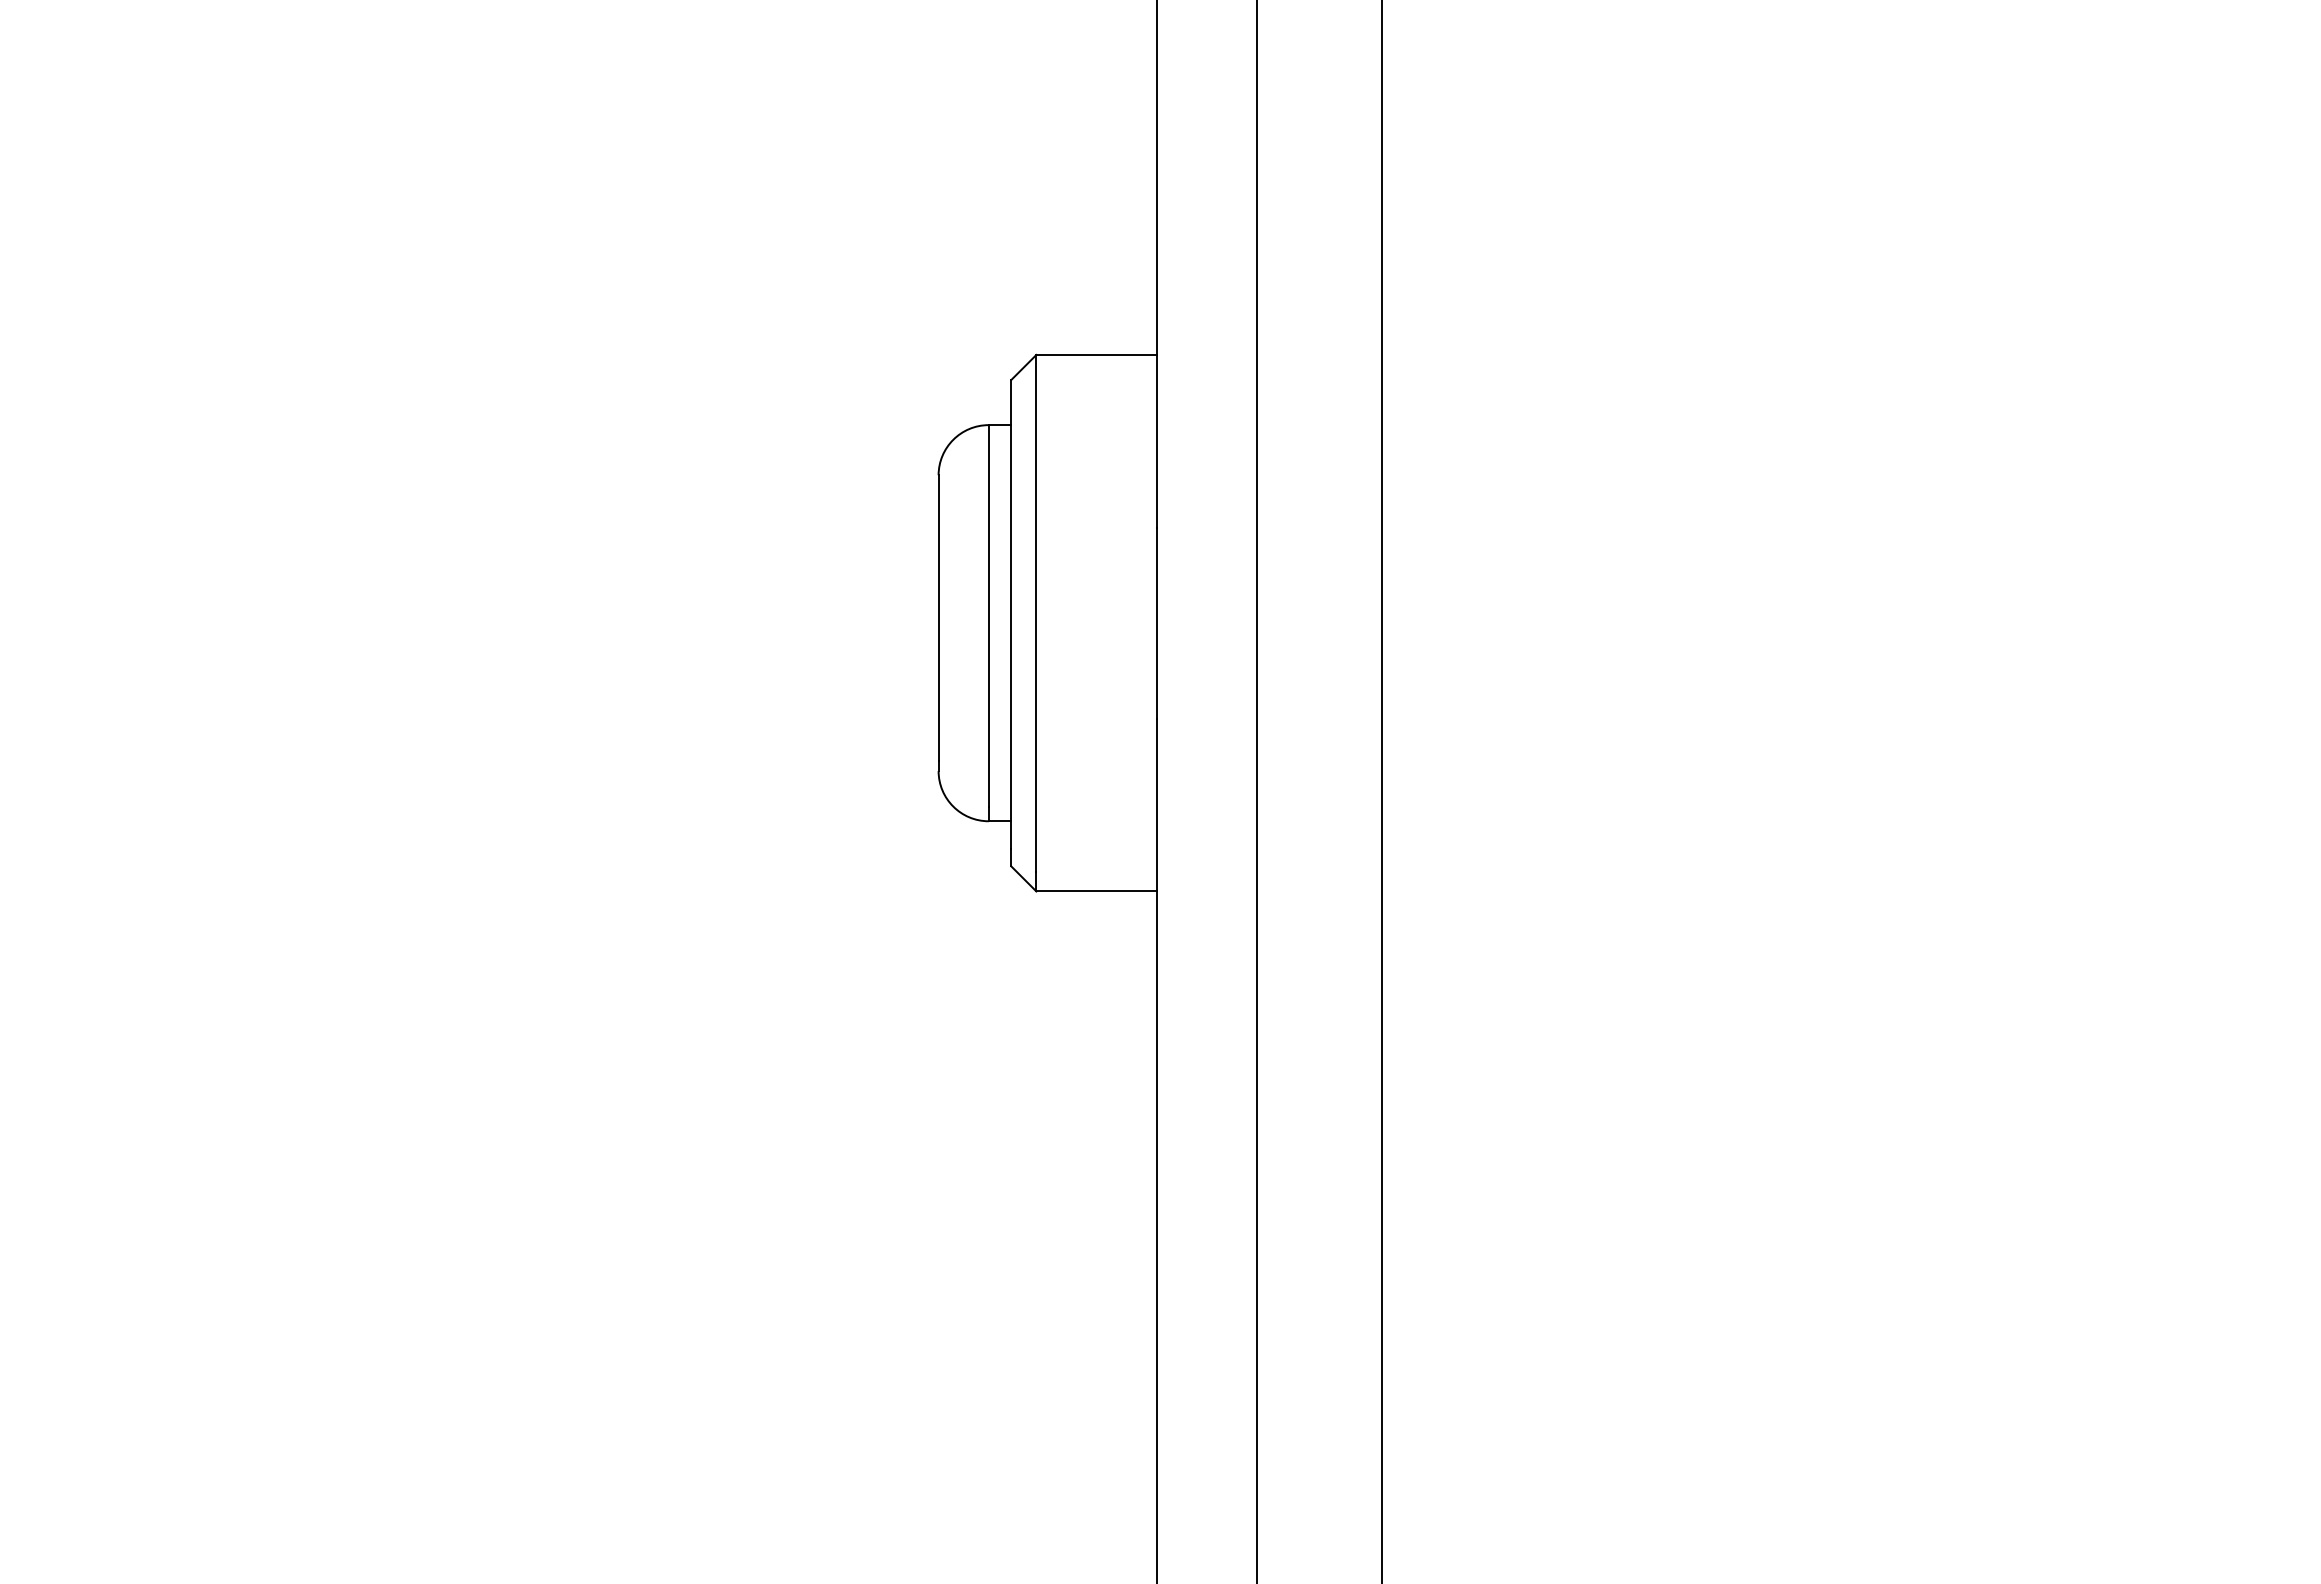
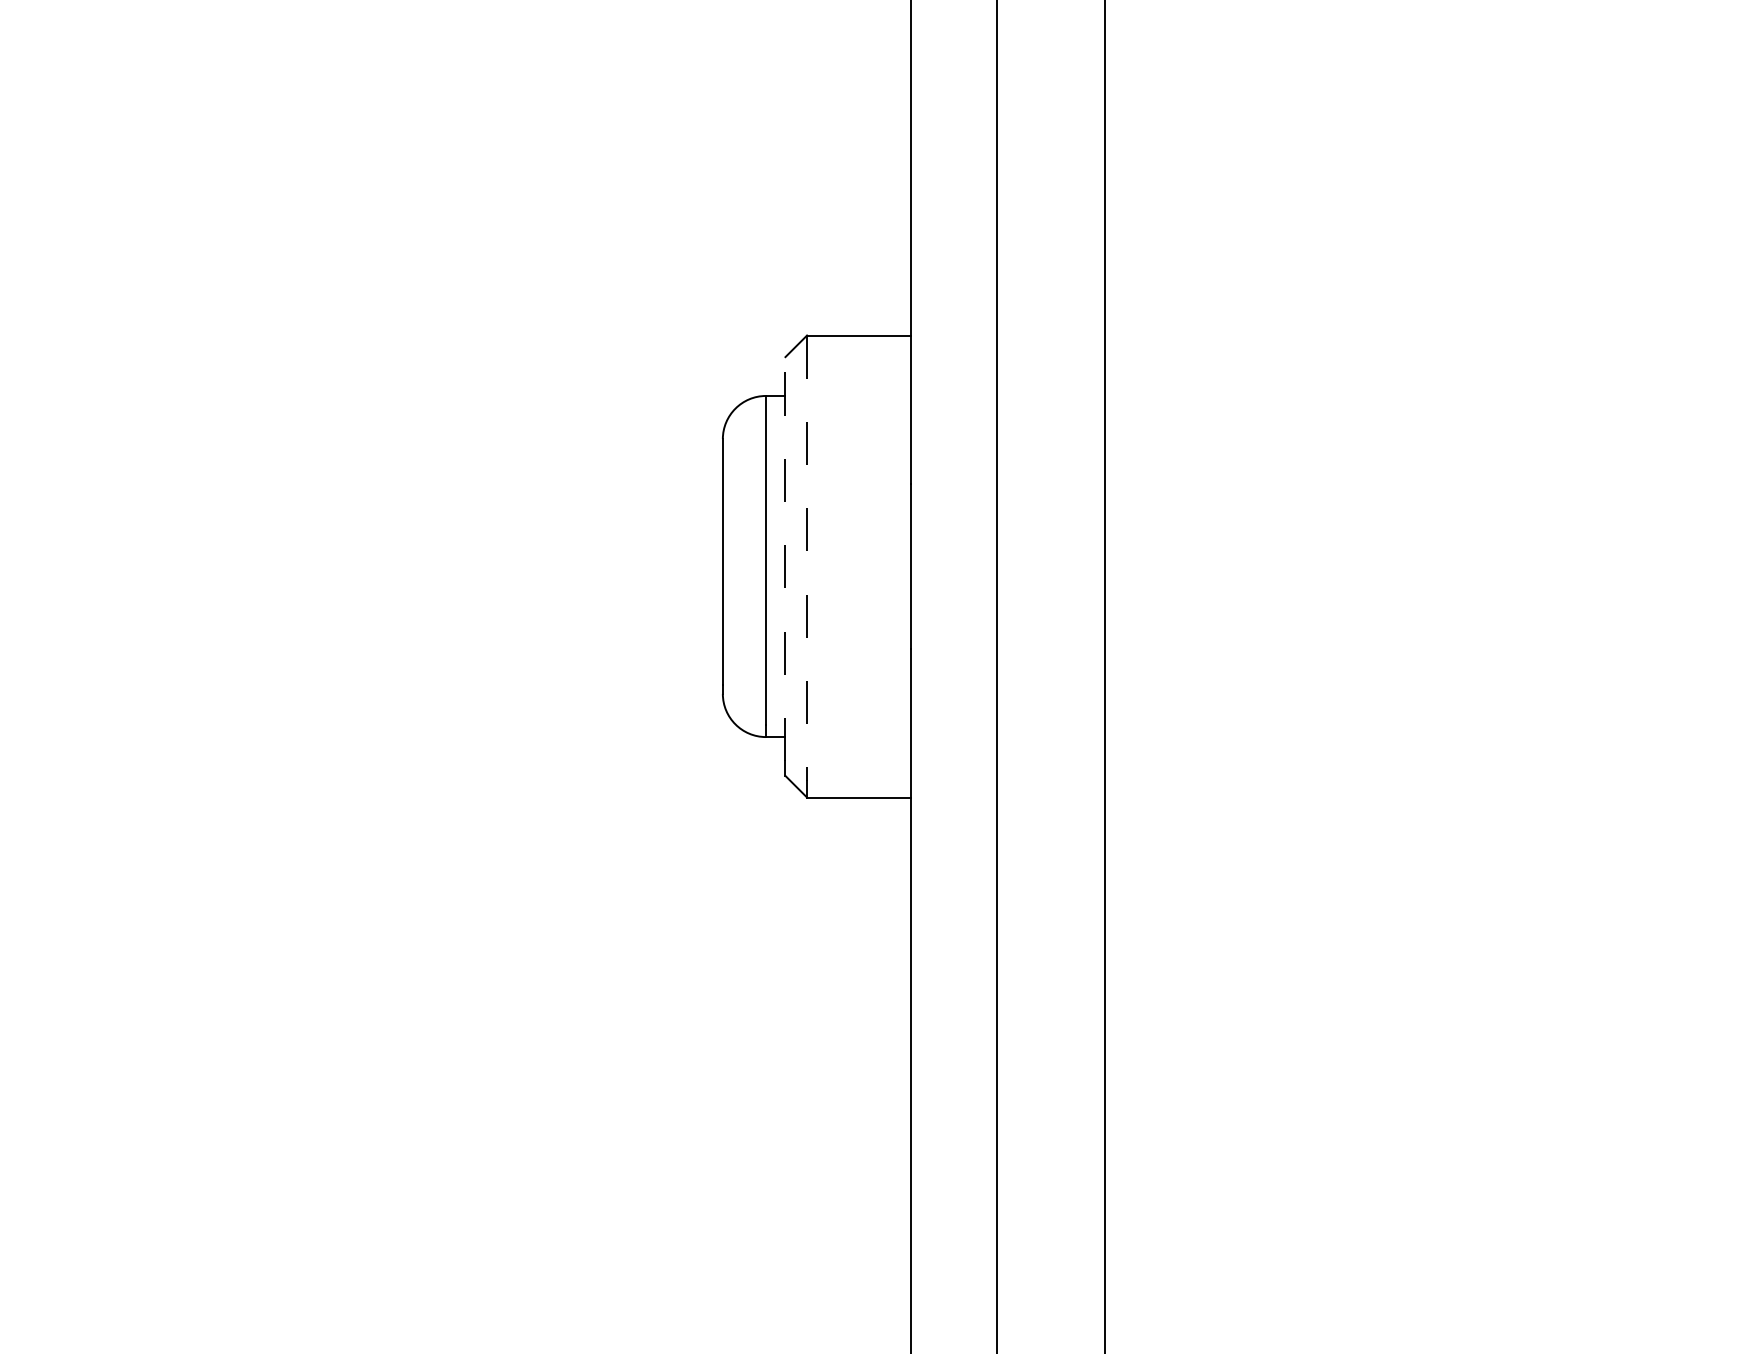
line: (1036, 613) -> (807, 558), solid -> dashed
line: (1011, 614) -> (785, 559), solid -> dashed

